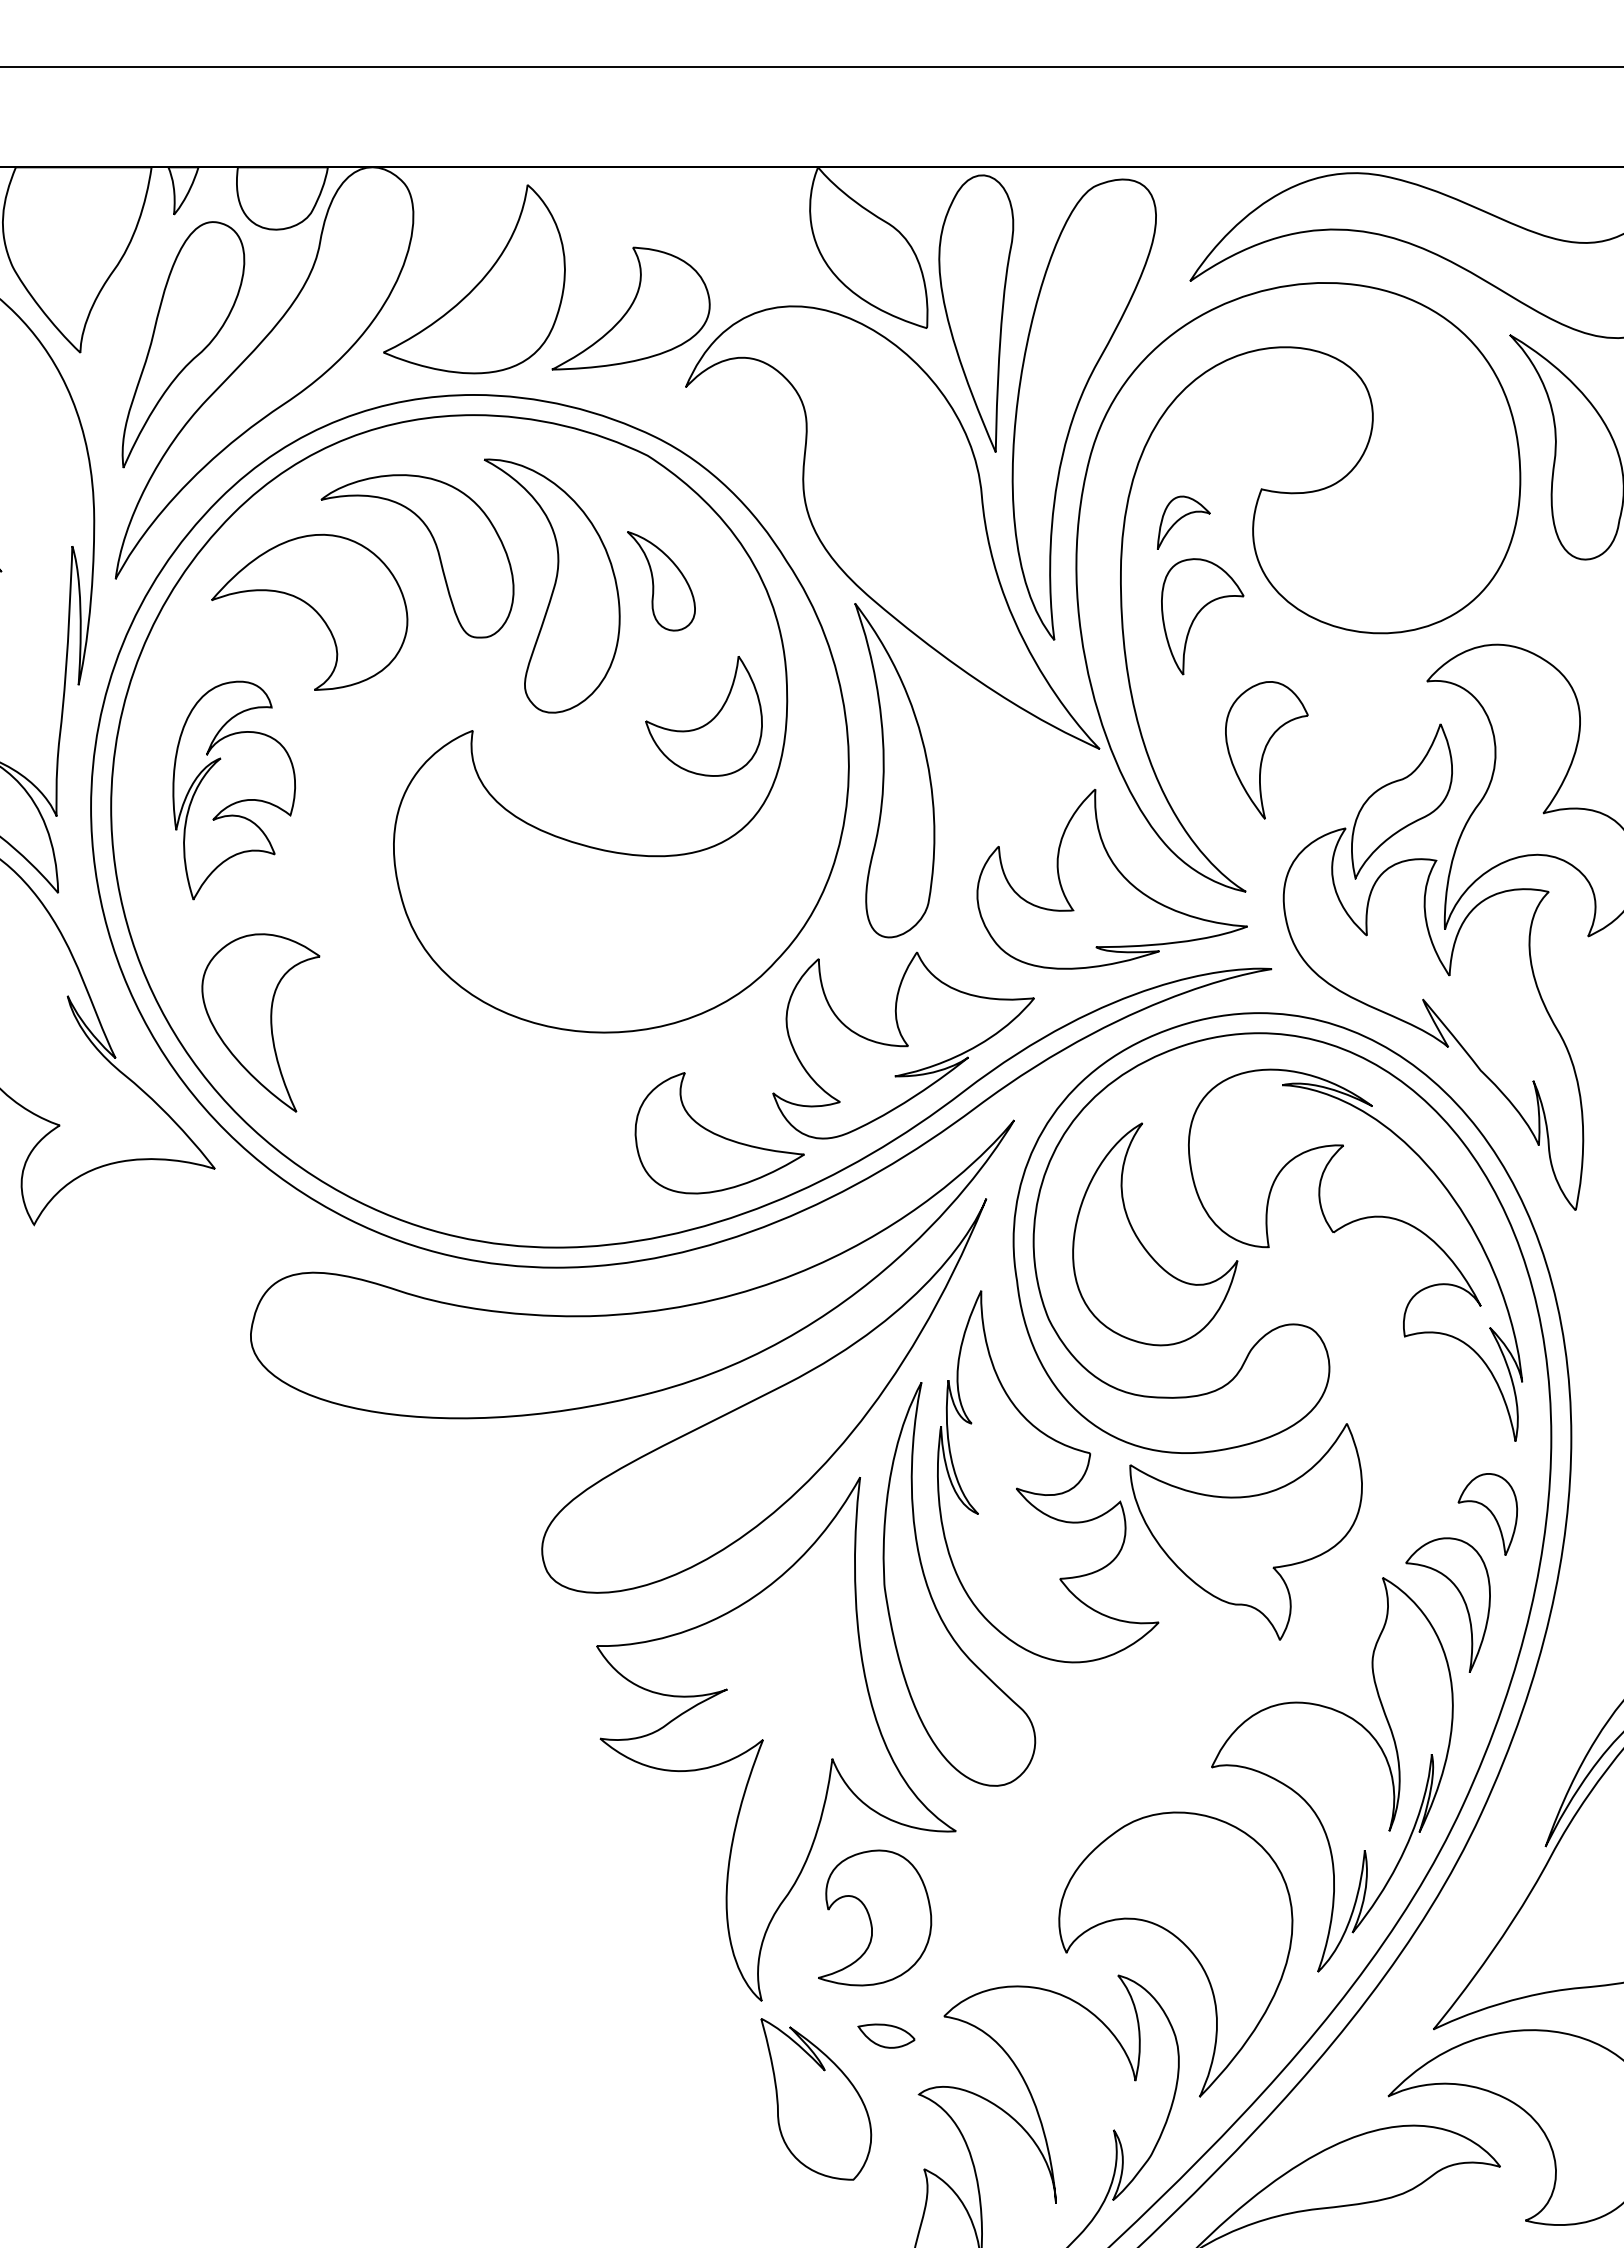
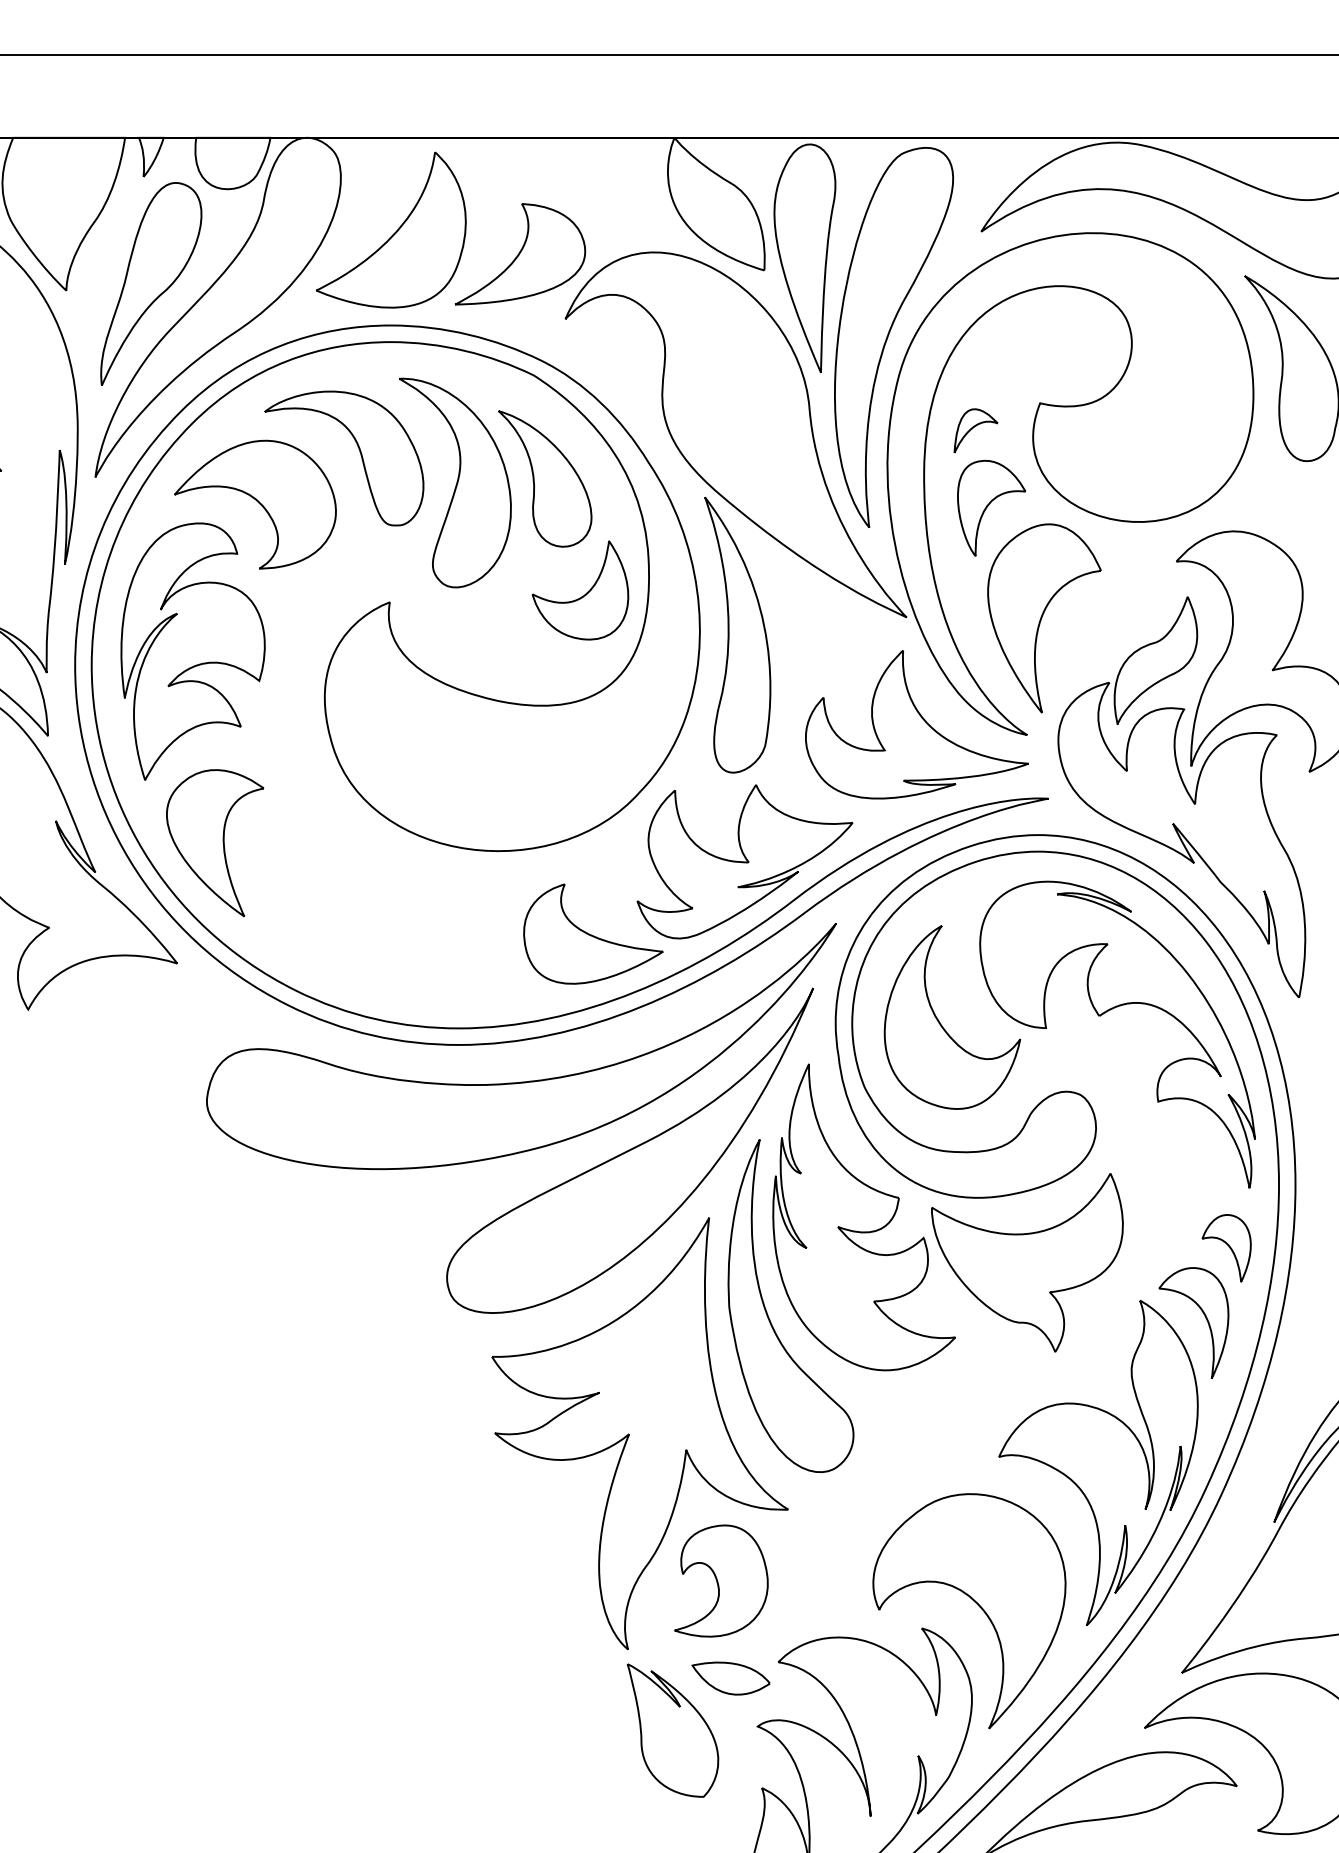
part: (661, 581) -> (545, 479), size x1.67
part: (1266, 750) -> (1044, 618), size x1.67
part: (234, 790) -> (193, 651), size x1.43
part: (886, 2035) -> (730, 1677), size x1.67

